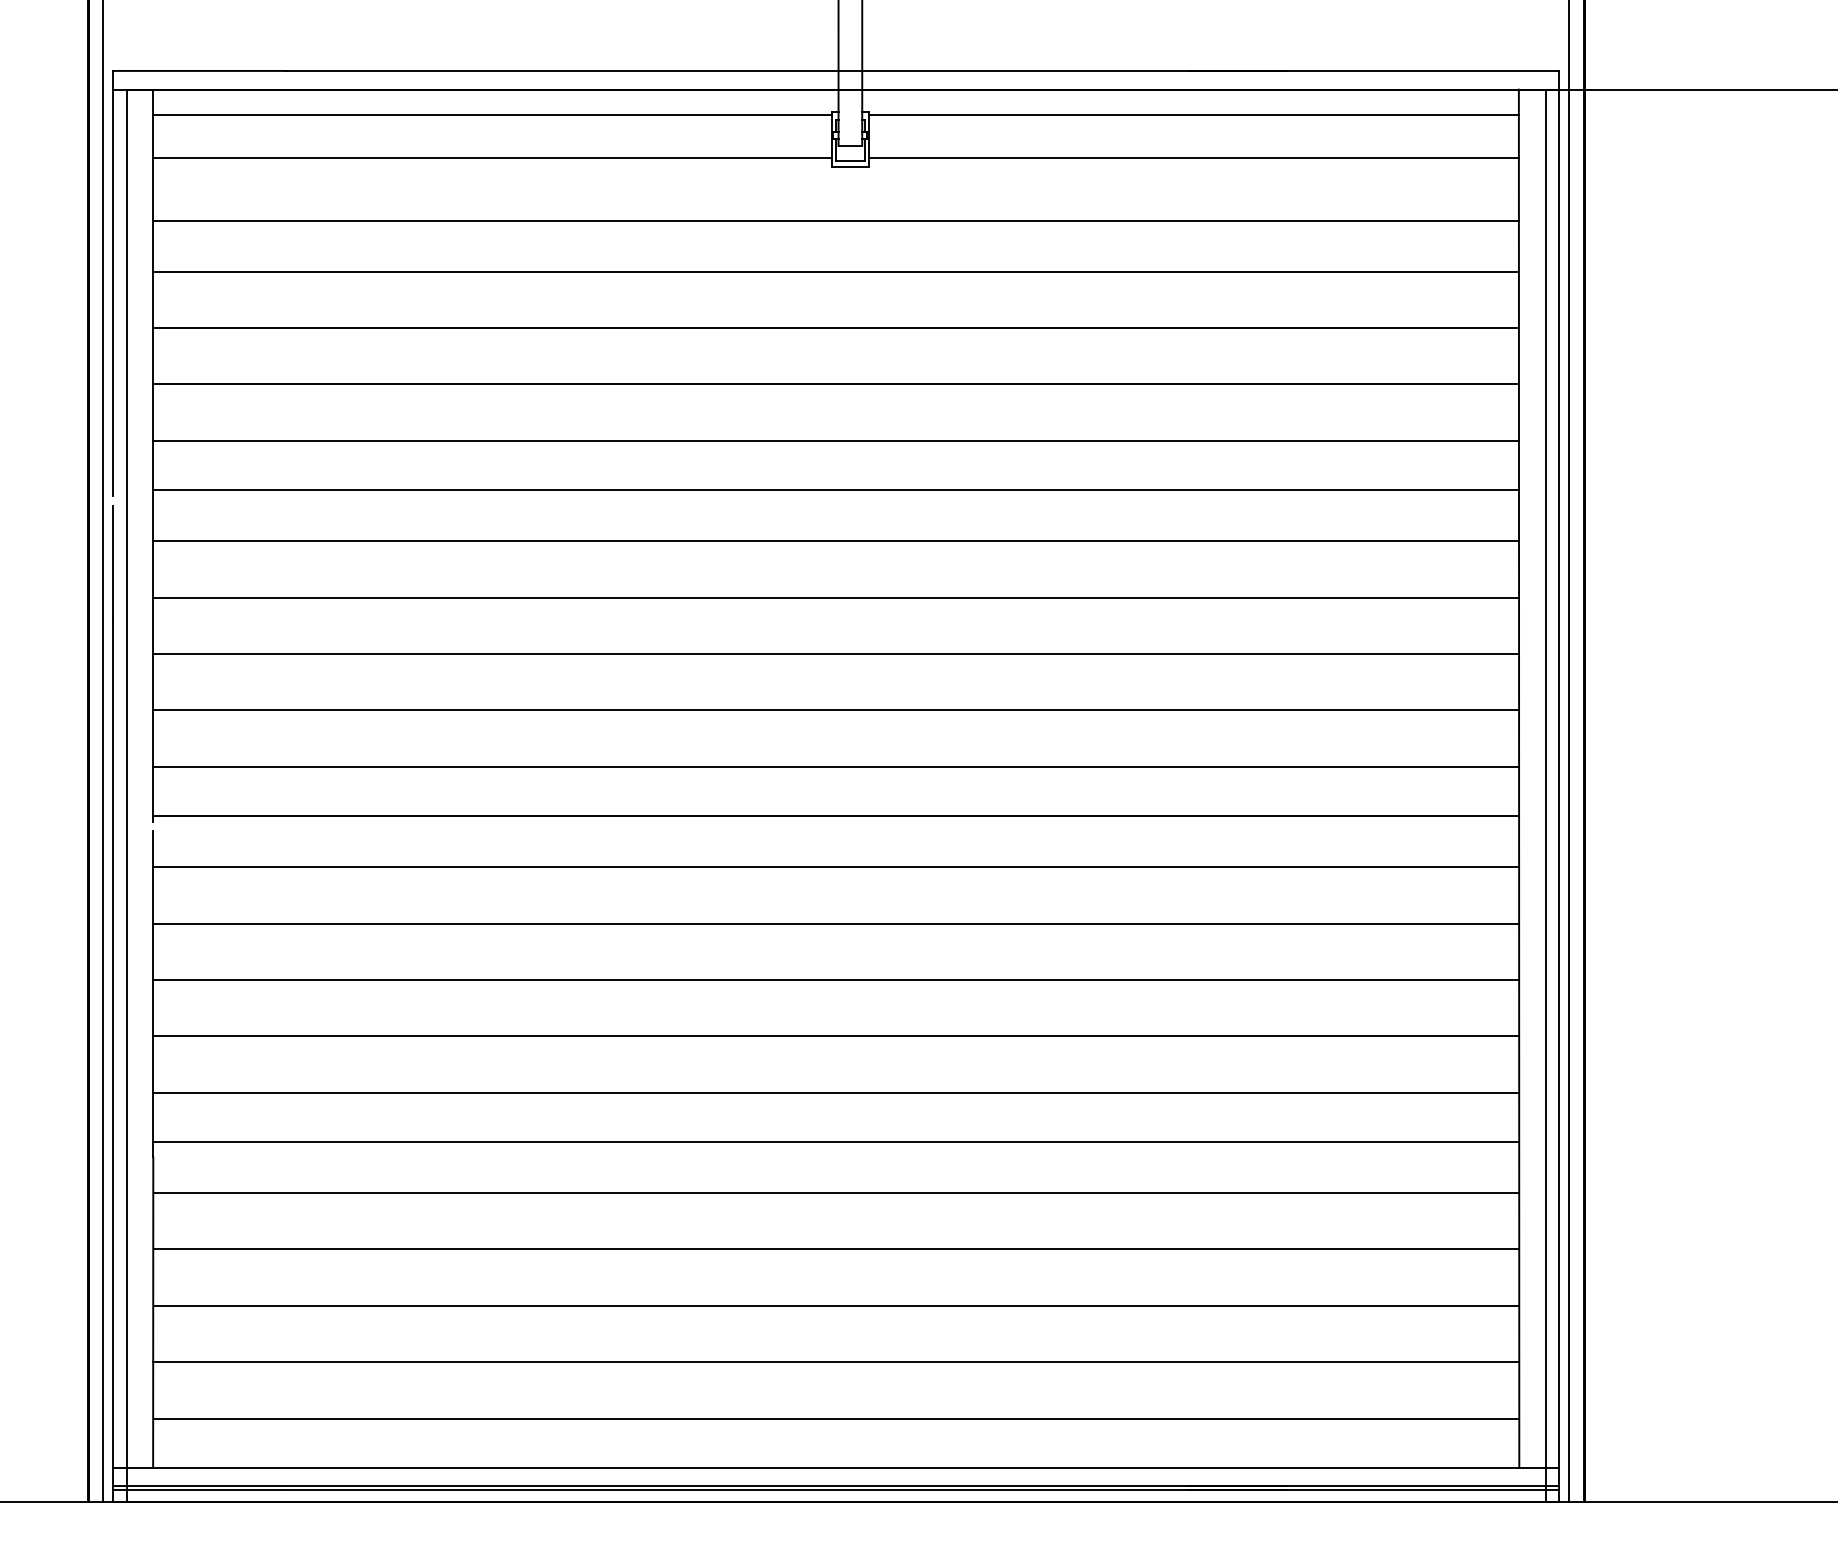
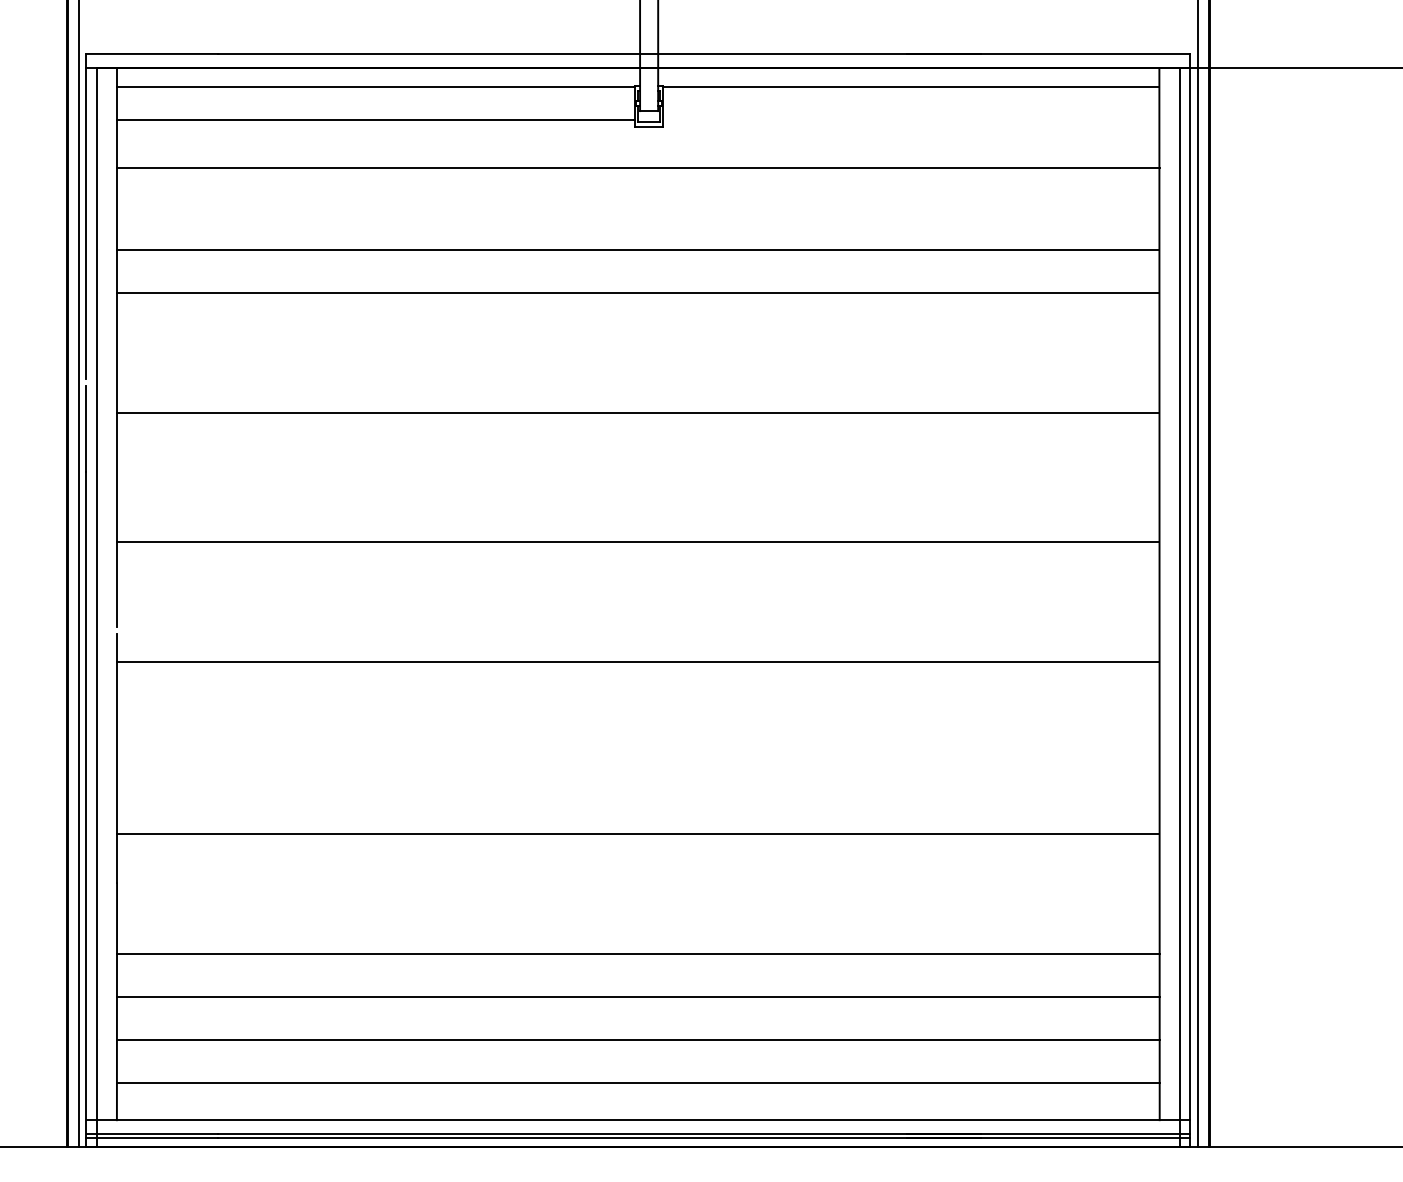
line: (1193, 157) -> (911, 120), removed
line: (835, 271) -> (637, 207), removed
line: (835, 440) -> (637, 336), removed
line: (835, 489) -> (637, 373), removed
line: (835, 597) -> (637, 455), removed
line: (835, 653) -> (637, 498), removed
line: (835, 766) -> (637, 584), removed
line: (835, 815) -> (637, 622), removed
line: (835, 923) -> (637, 704), removed
line: (835, 979) -> (637, 747), removed
line: (835, 1036) -> (637, 790), removed
line: (835, 1141) -> (637, 871), removed
line: (836, 1193) -> (638, 910), removed

